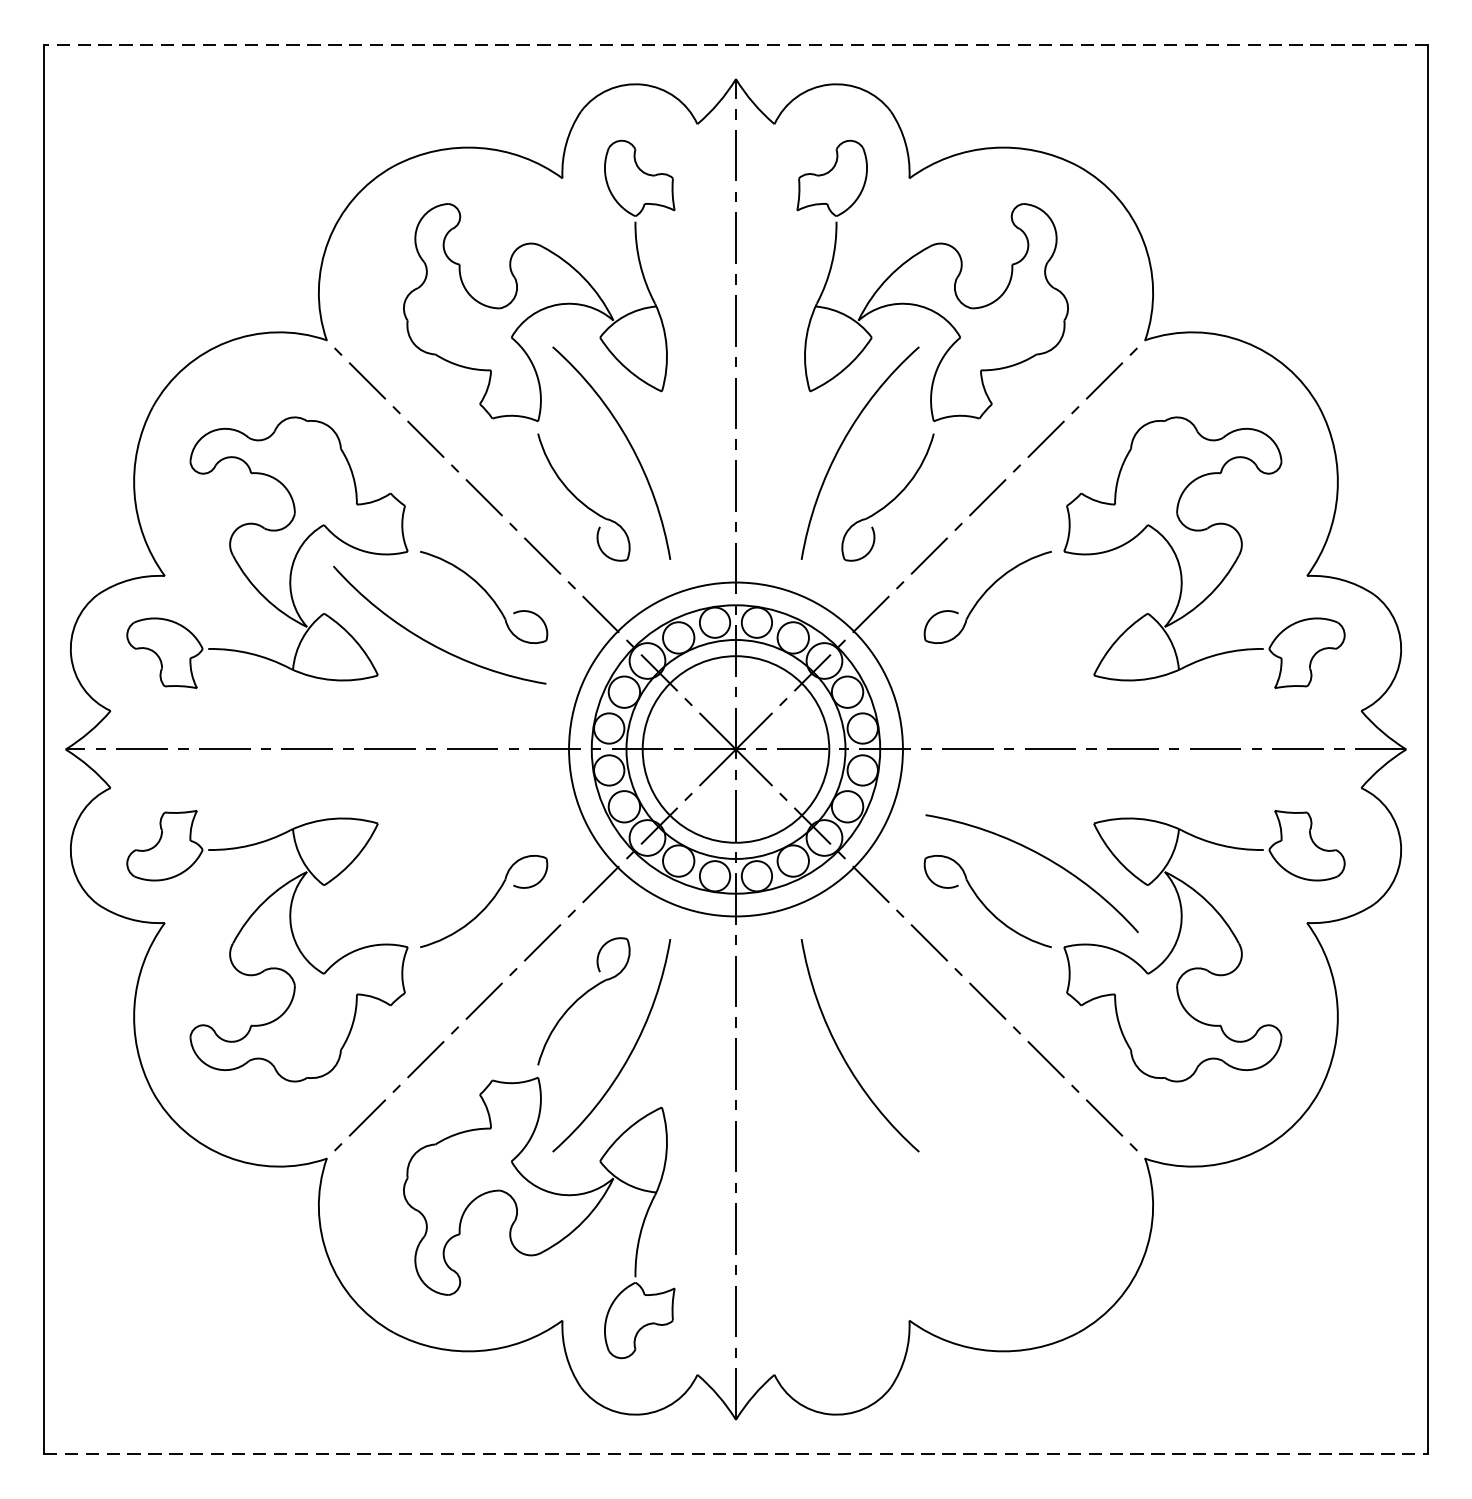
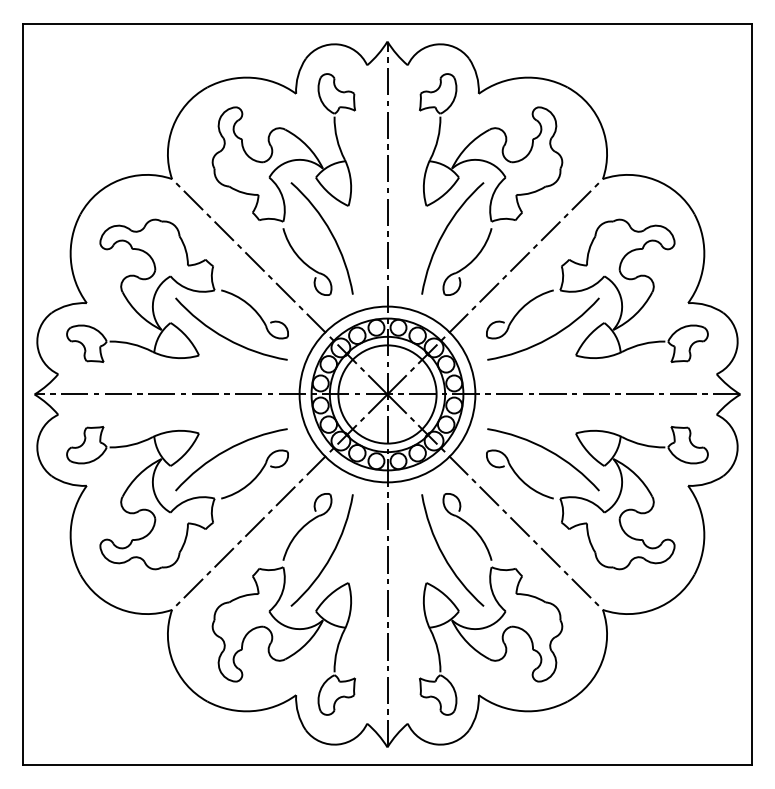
line: (736, 44) -> (387, 23), dashed -> solid
arc: (1041, 641) -> (548, 337), added
arc: (430, 857) -> (226, 451), added
part: (933, 1148) -> (491, 604), added
line: (736, 1454) -> (387, 765), dashed -> solid

